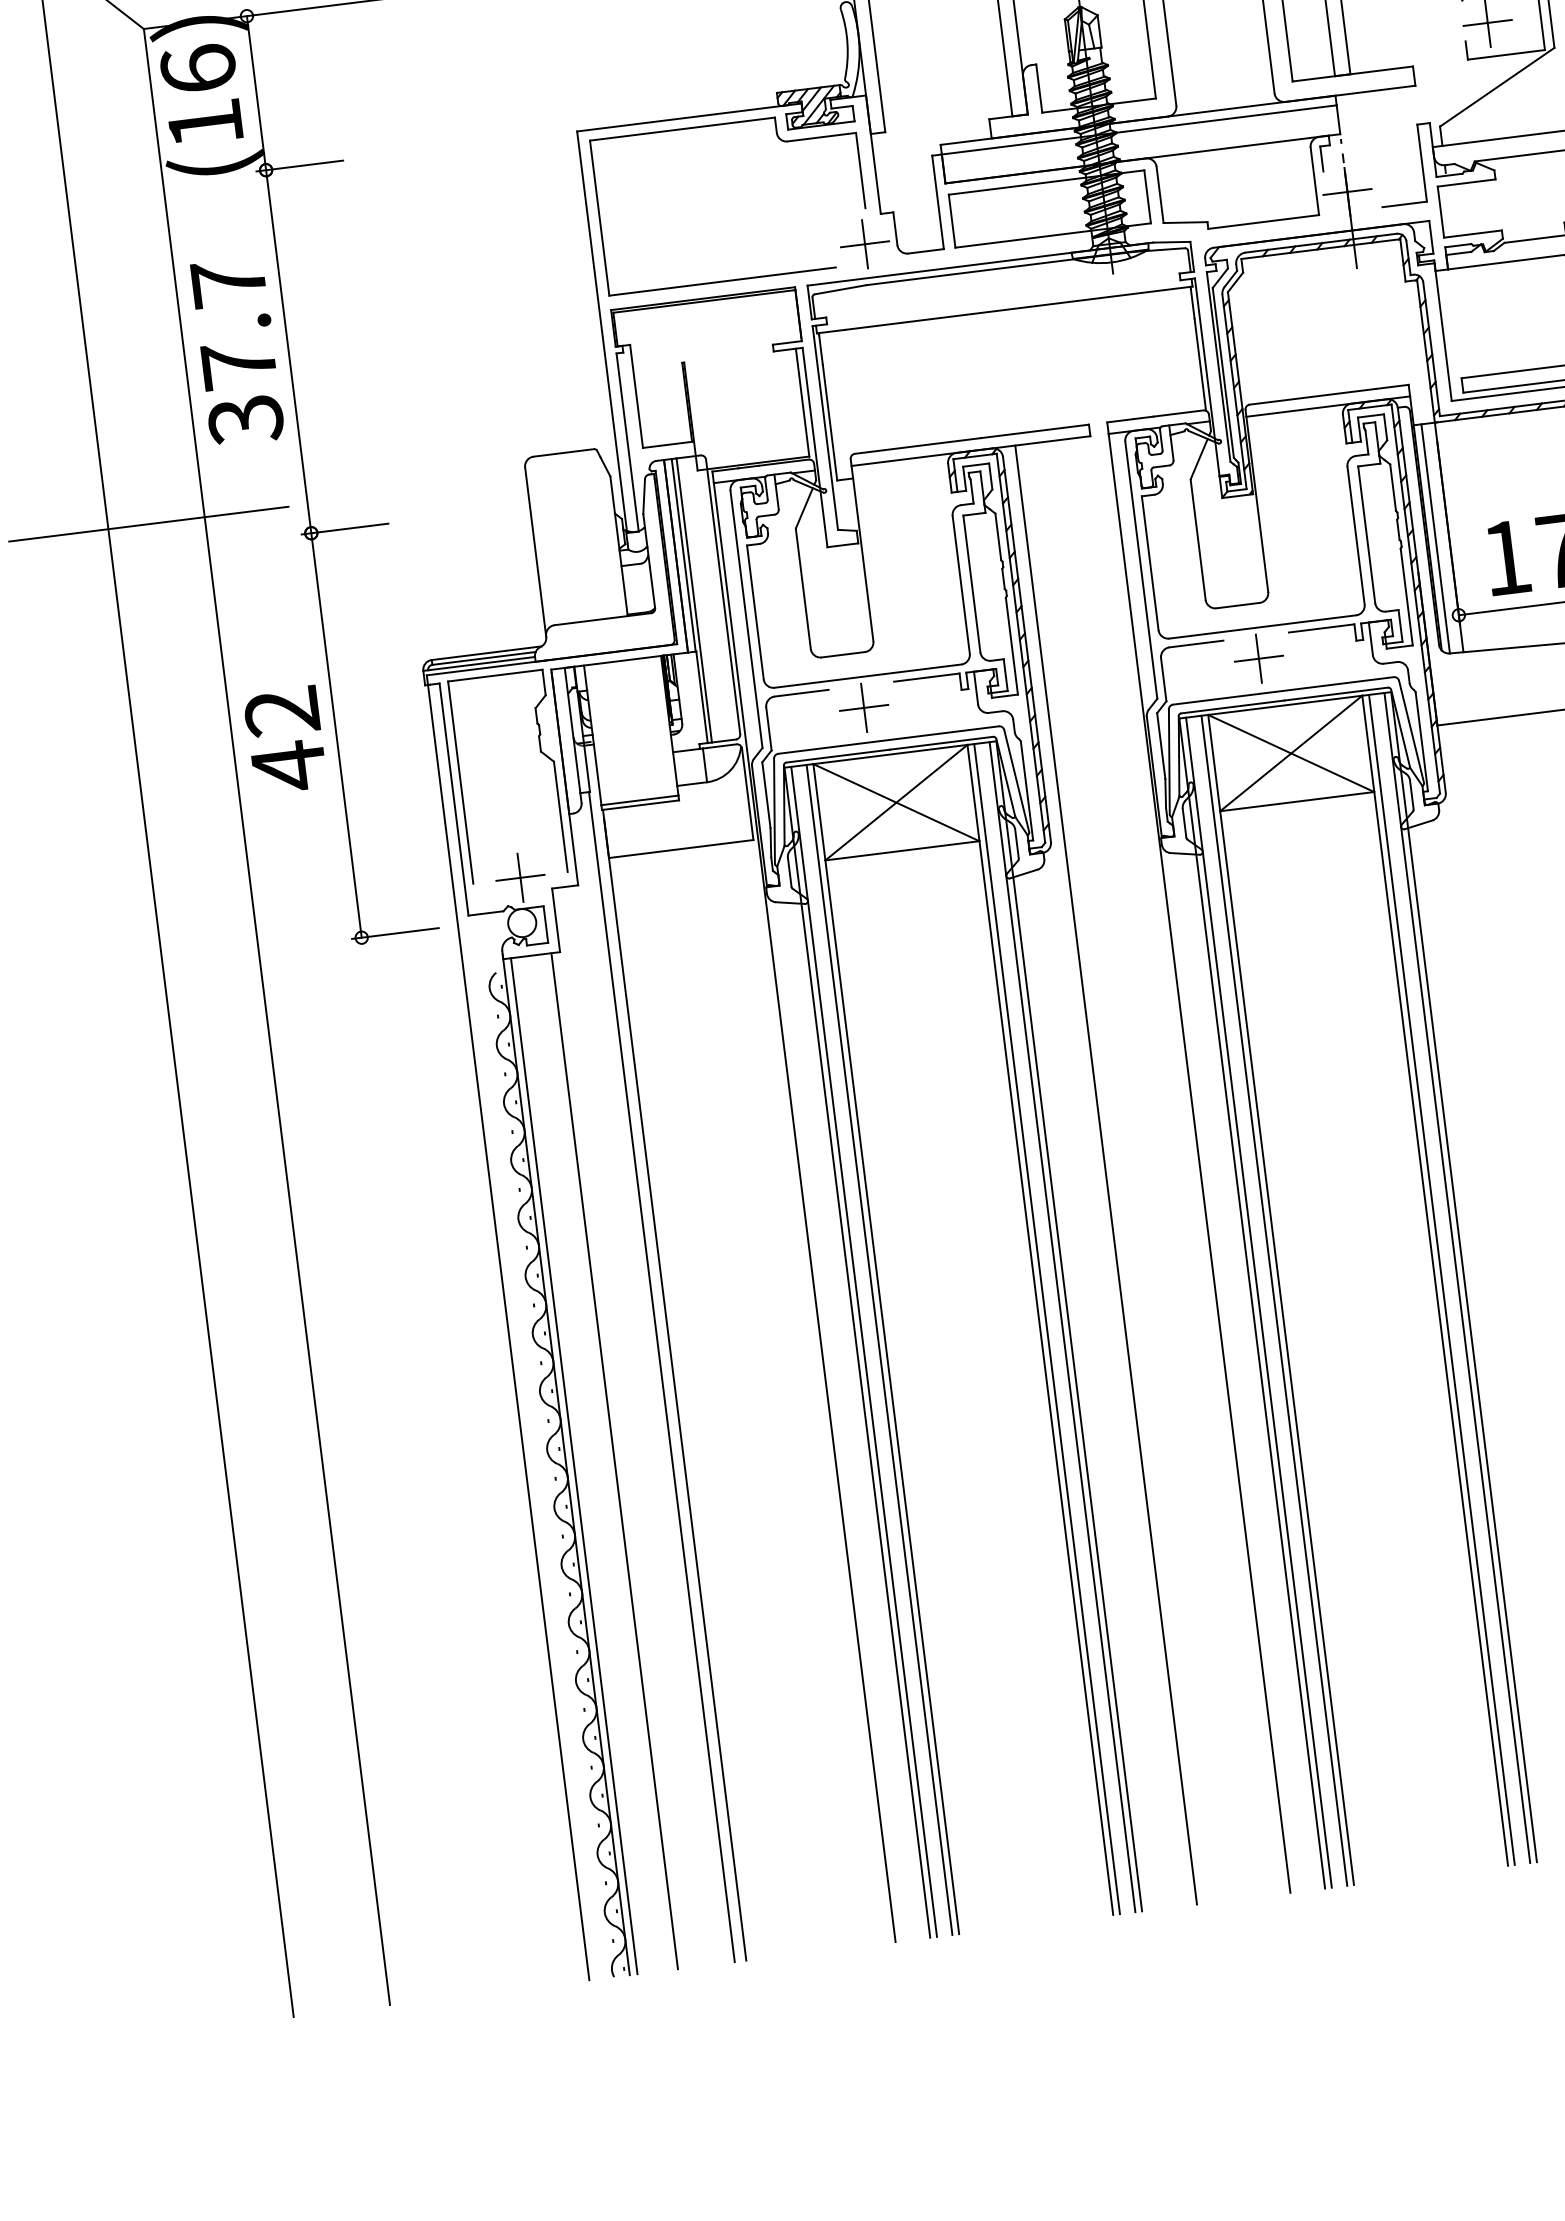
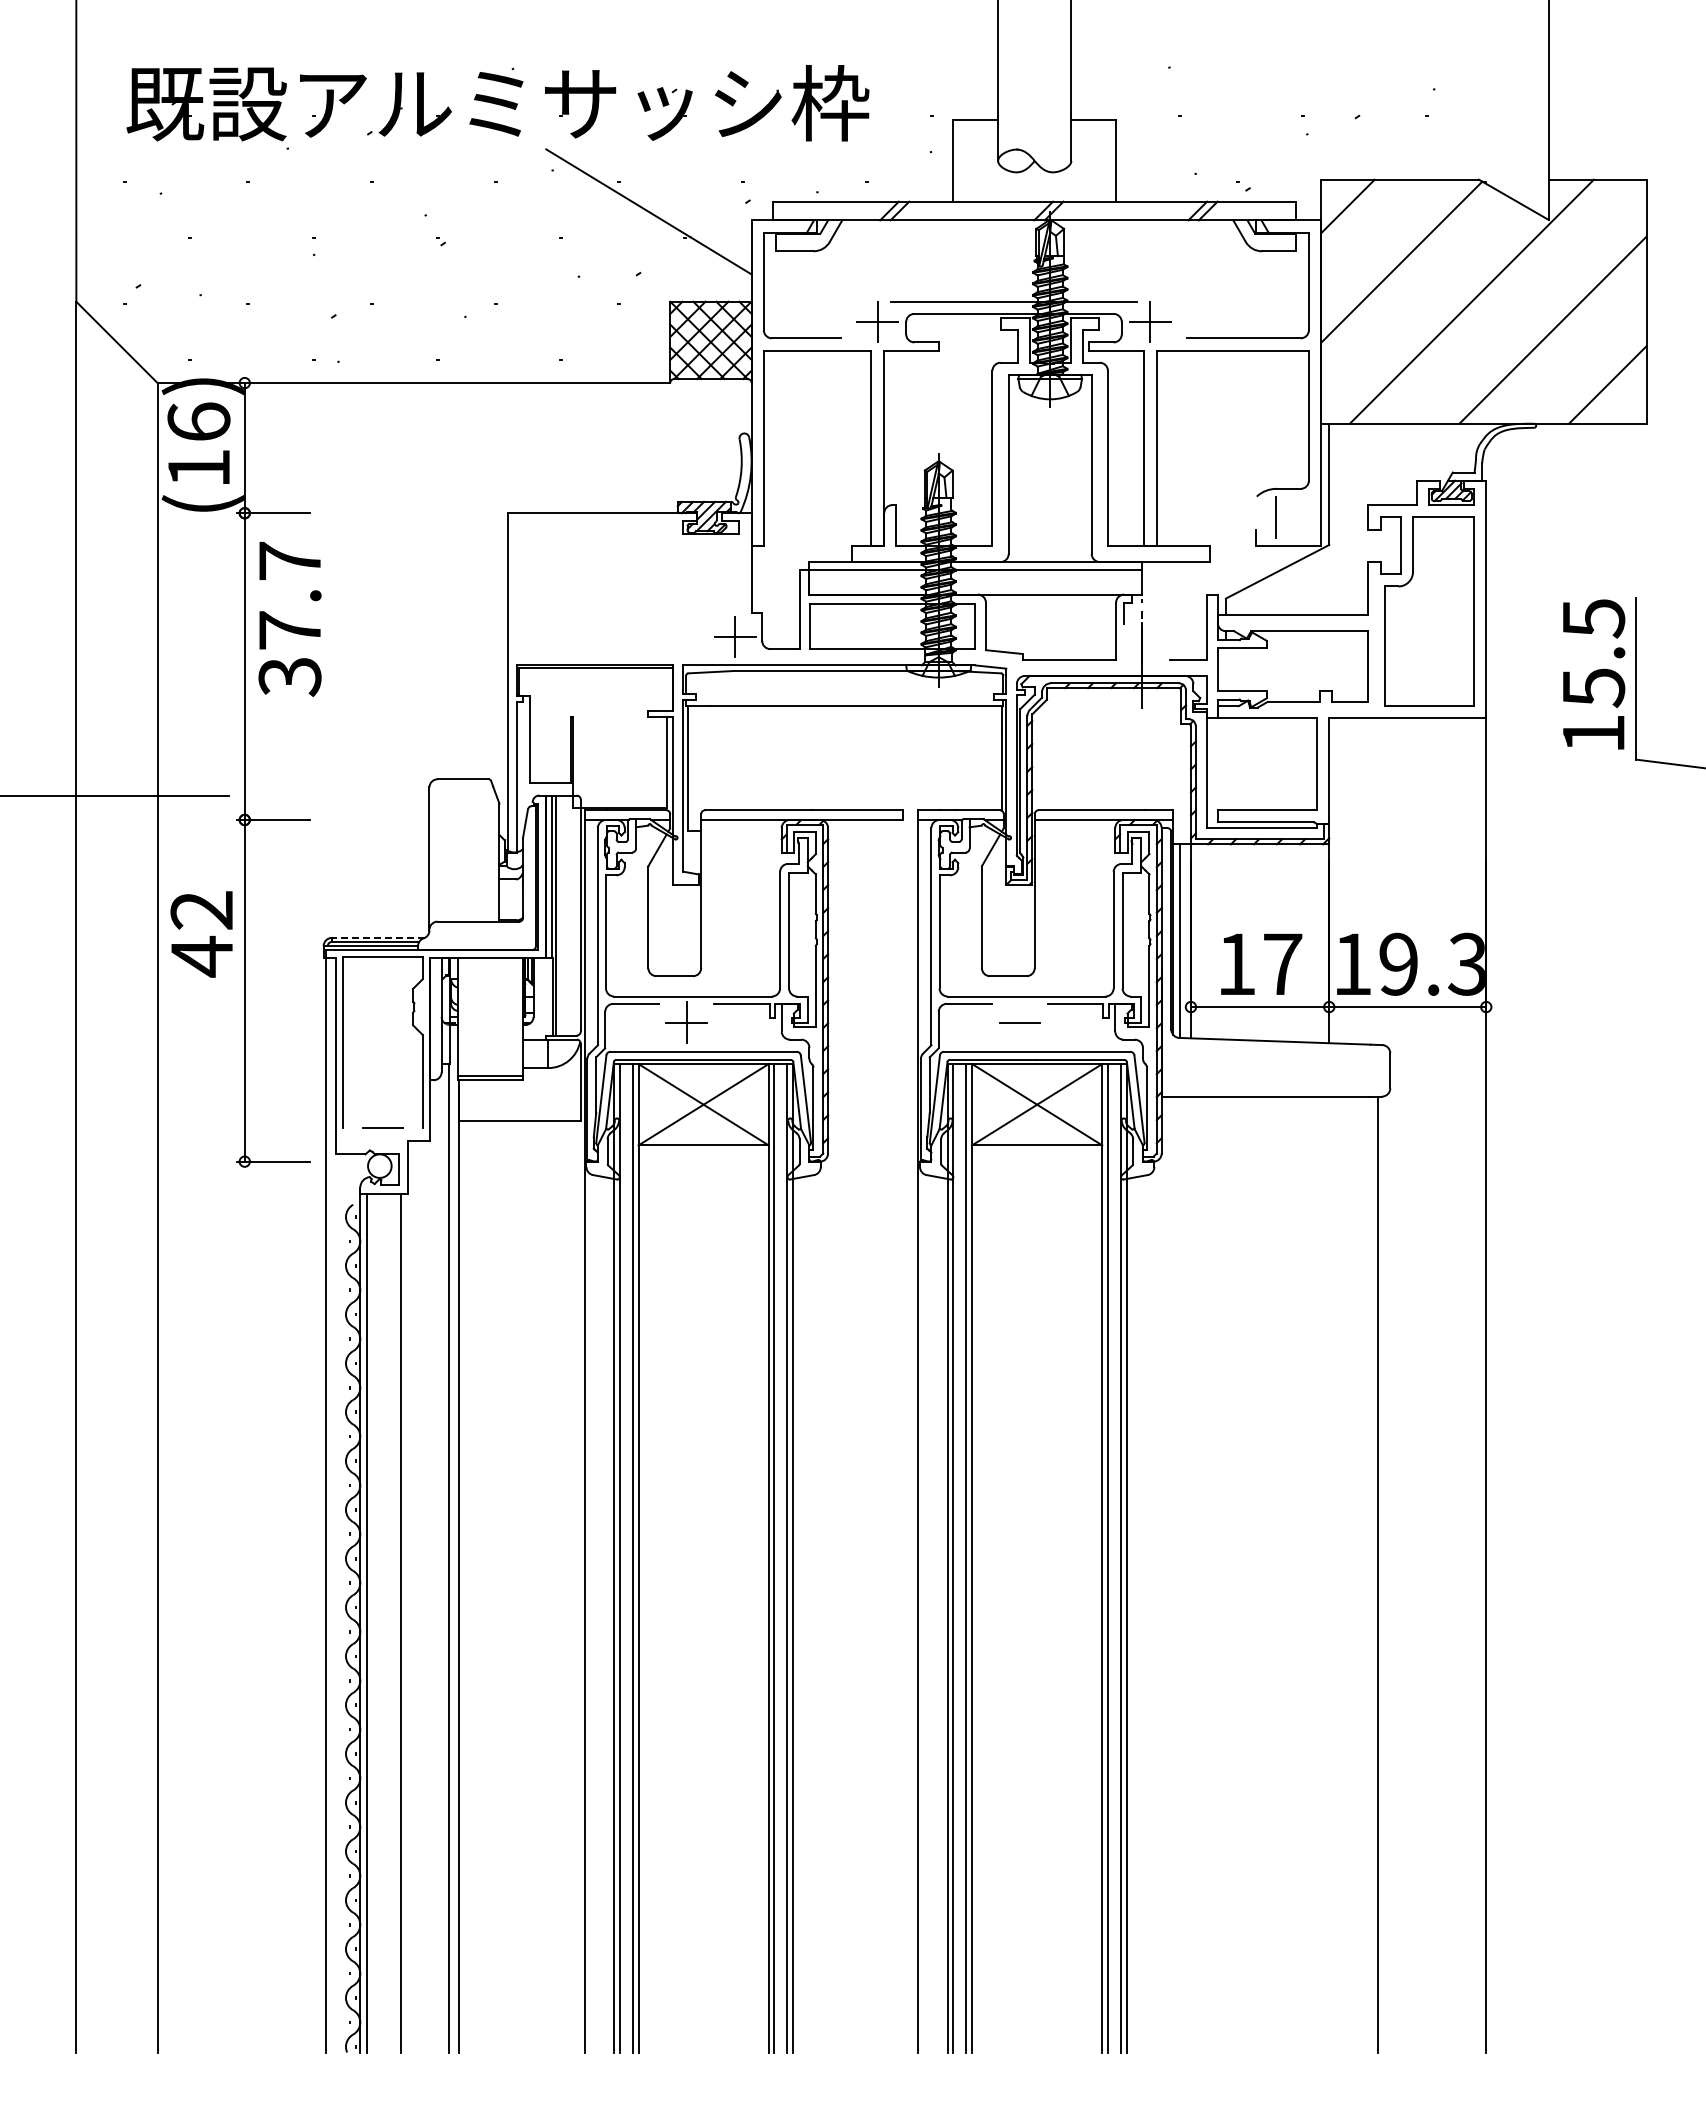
line: (1487, 23) -> (1276, 517), removed
part: (720, 124) -> (627, 522), removed
line: (1346, 192) -> (1141, 643), removed
text: (236, 350) -> (289, 618), moved
line: (485, 652) -> (377, 937), solid -> dashed
line: (1259, 658) -> (1020, 1022), removed
text: (285, 740) -> (201, 934), moved
line: (520, 876) -> (383, 1127), removed
line: (1106, 1174) -> (839, 1435), removed

